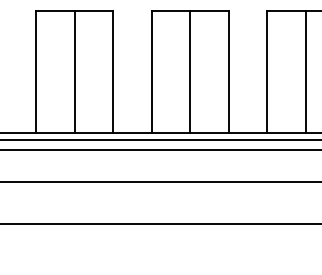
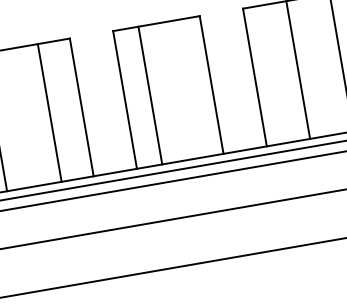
line: (74, 71) -> (49, 112), moved
line: (190, 71) -> (150, 94), moved

